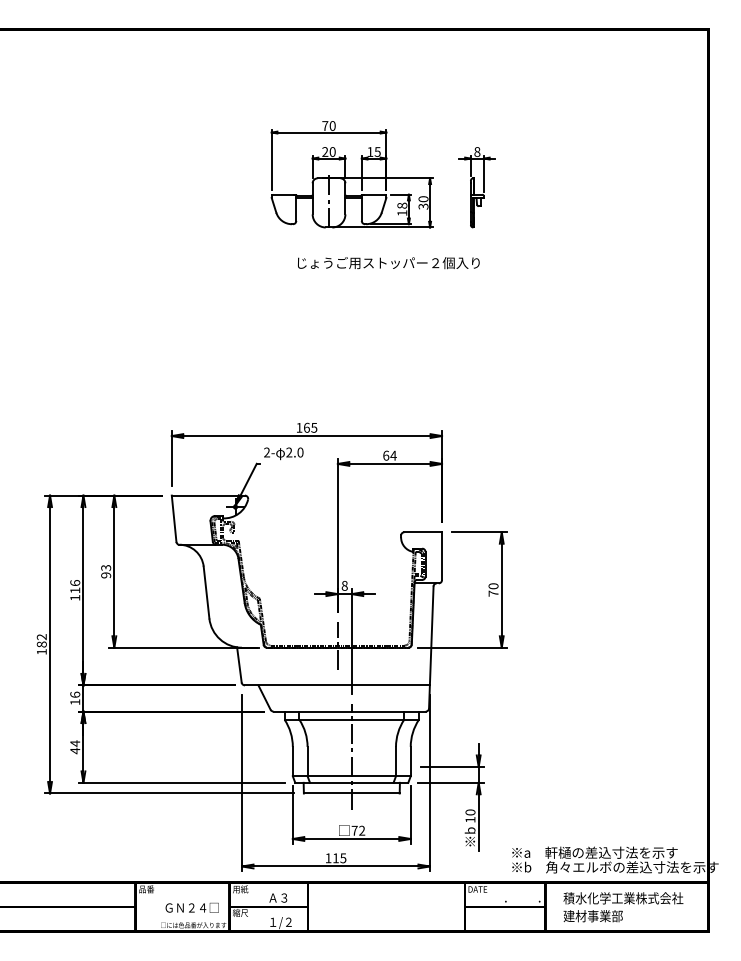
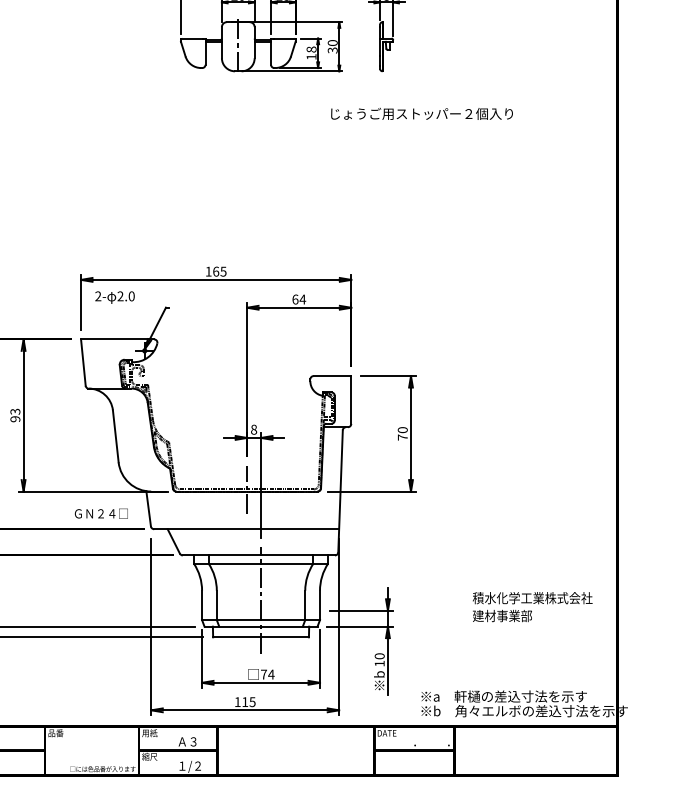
text: (388, 263) -> (421, 114), moved
text: (283, 453) -> (114, 297), moved
text: (361, 830) -> (270, 674), 72 -> 74
text: (191, 907) -> (100, 513), moved
text: (623, 907) -> (532, 607), moved

